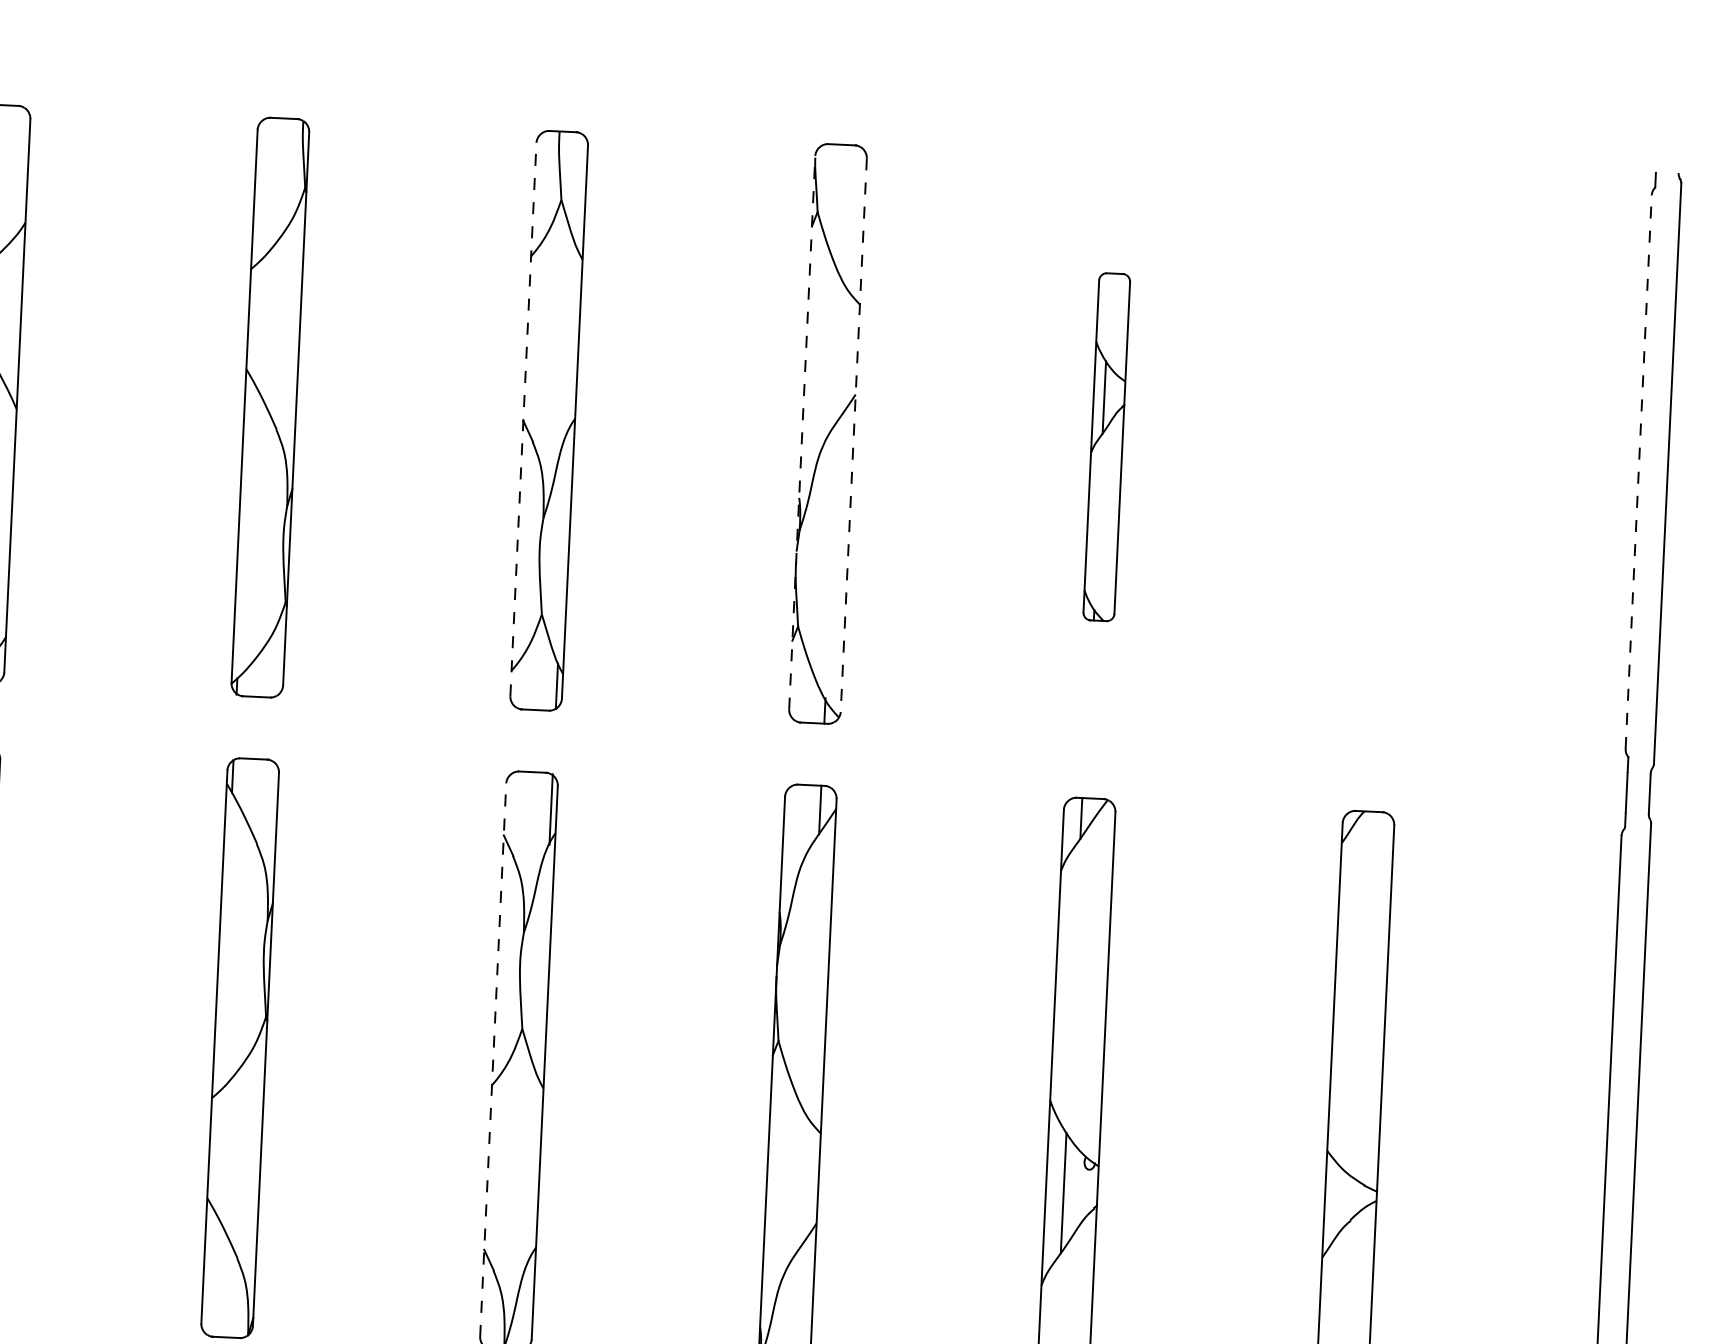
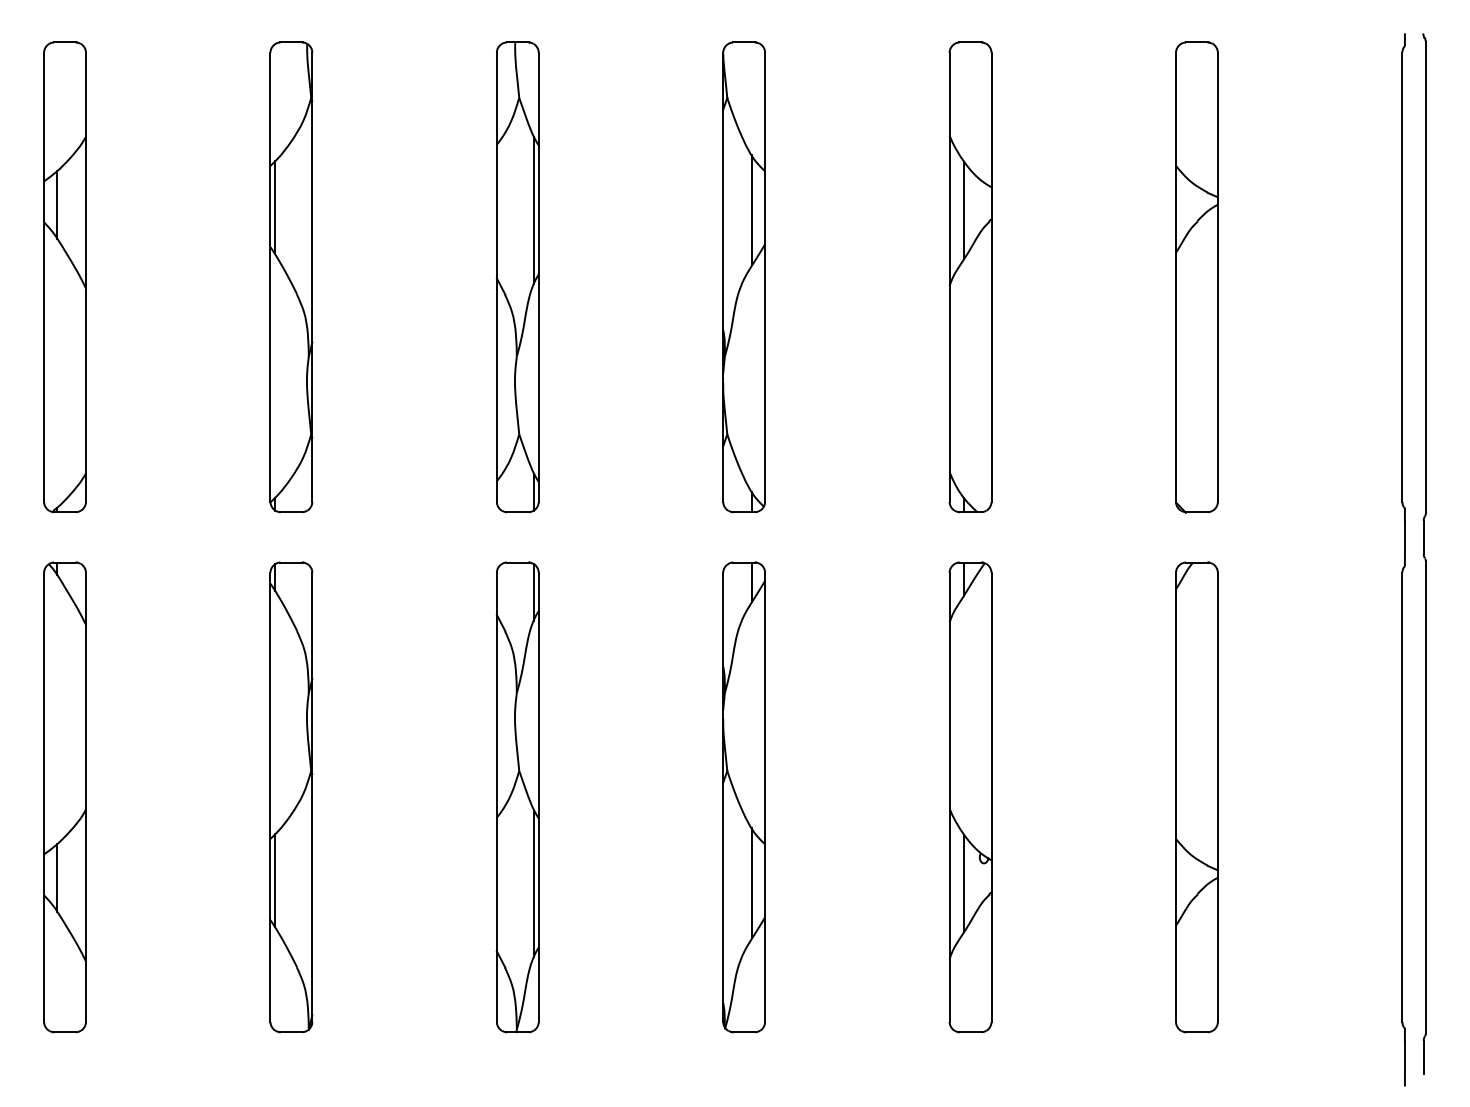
line: (254, 320) -> (275, 207), added
line: (573, 339) -> (534, 210), added
line: (842, 352) -> (752, 210), added
line: (522, 419) -> (496, 277), dashed -> solid
line: (802, 432) -> (723, 277), dashed -> solid
line: (854, 435) -> (765, 277), dashed -> solid
part: (1106, 447) -> (970, 277), size x1.67
part: (1385, 460) -> (1196, 277), added
line: (1638, 472) -> (1402, 277), dashed -> solid
line: (492, 1060) -> (496, 797), dashed -> solid
line: (215, 1149) -> (275, 880), added
line: (534, 1168) -> (534, 883), added
line: (803, 1181) -> (752, 883), added

